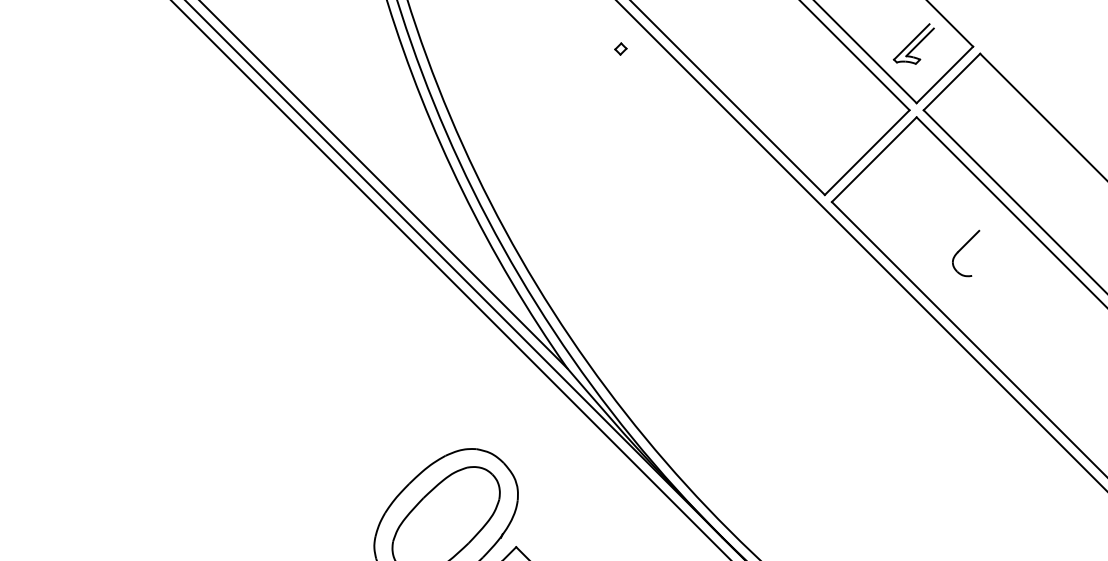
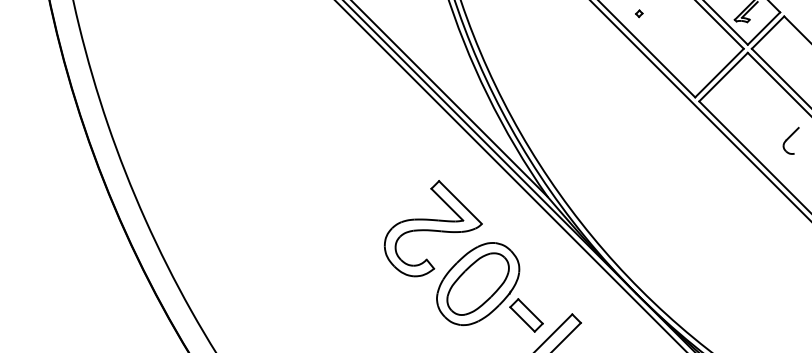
part: (621, 48) -> (639, 13), moved
part: (964, 252) -> (790, 140), moved
part: (366, 423) -> (432, 228), added

